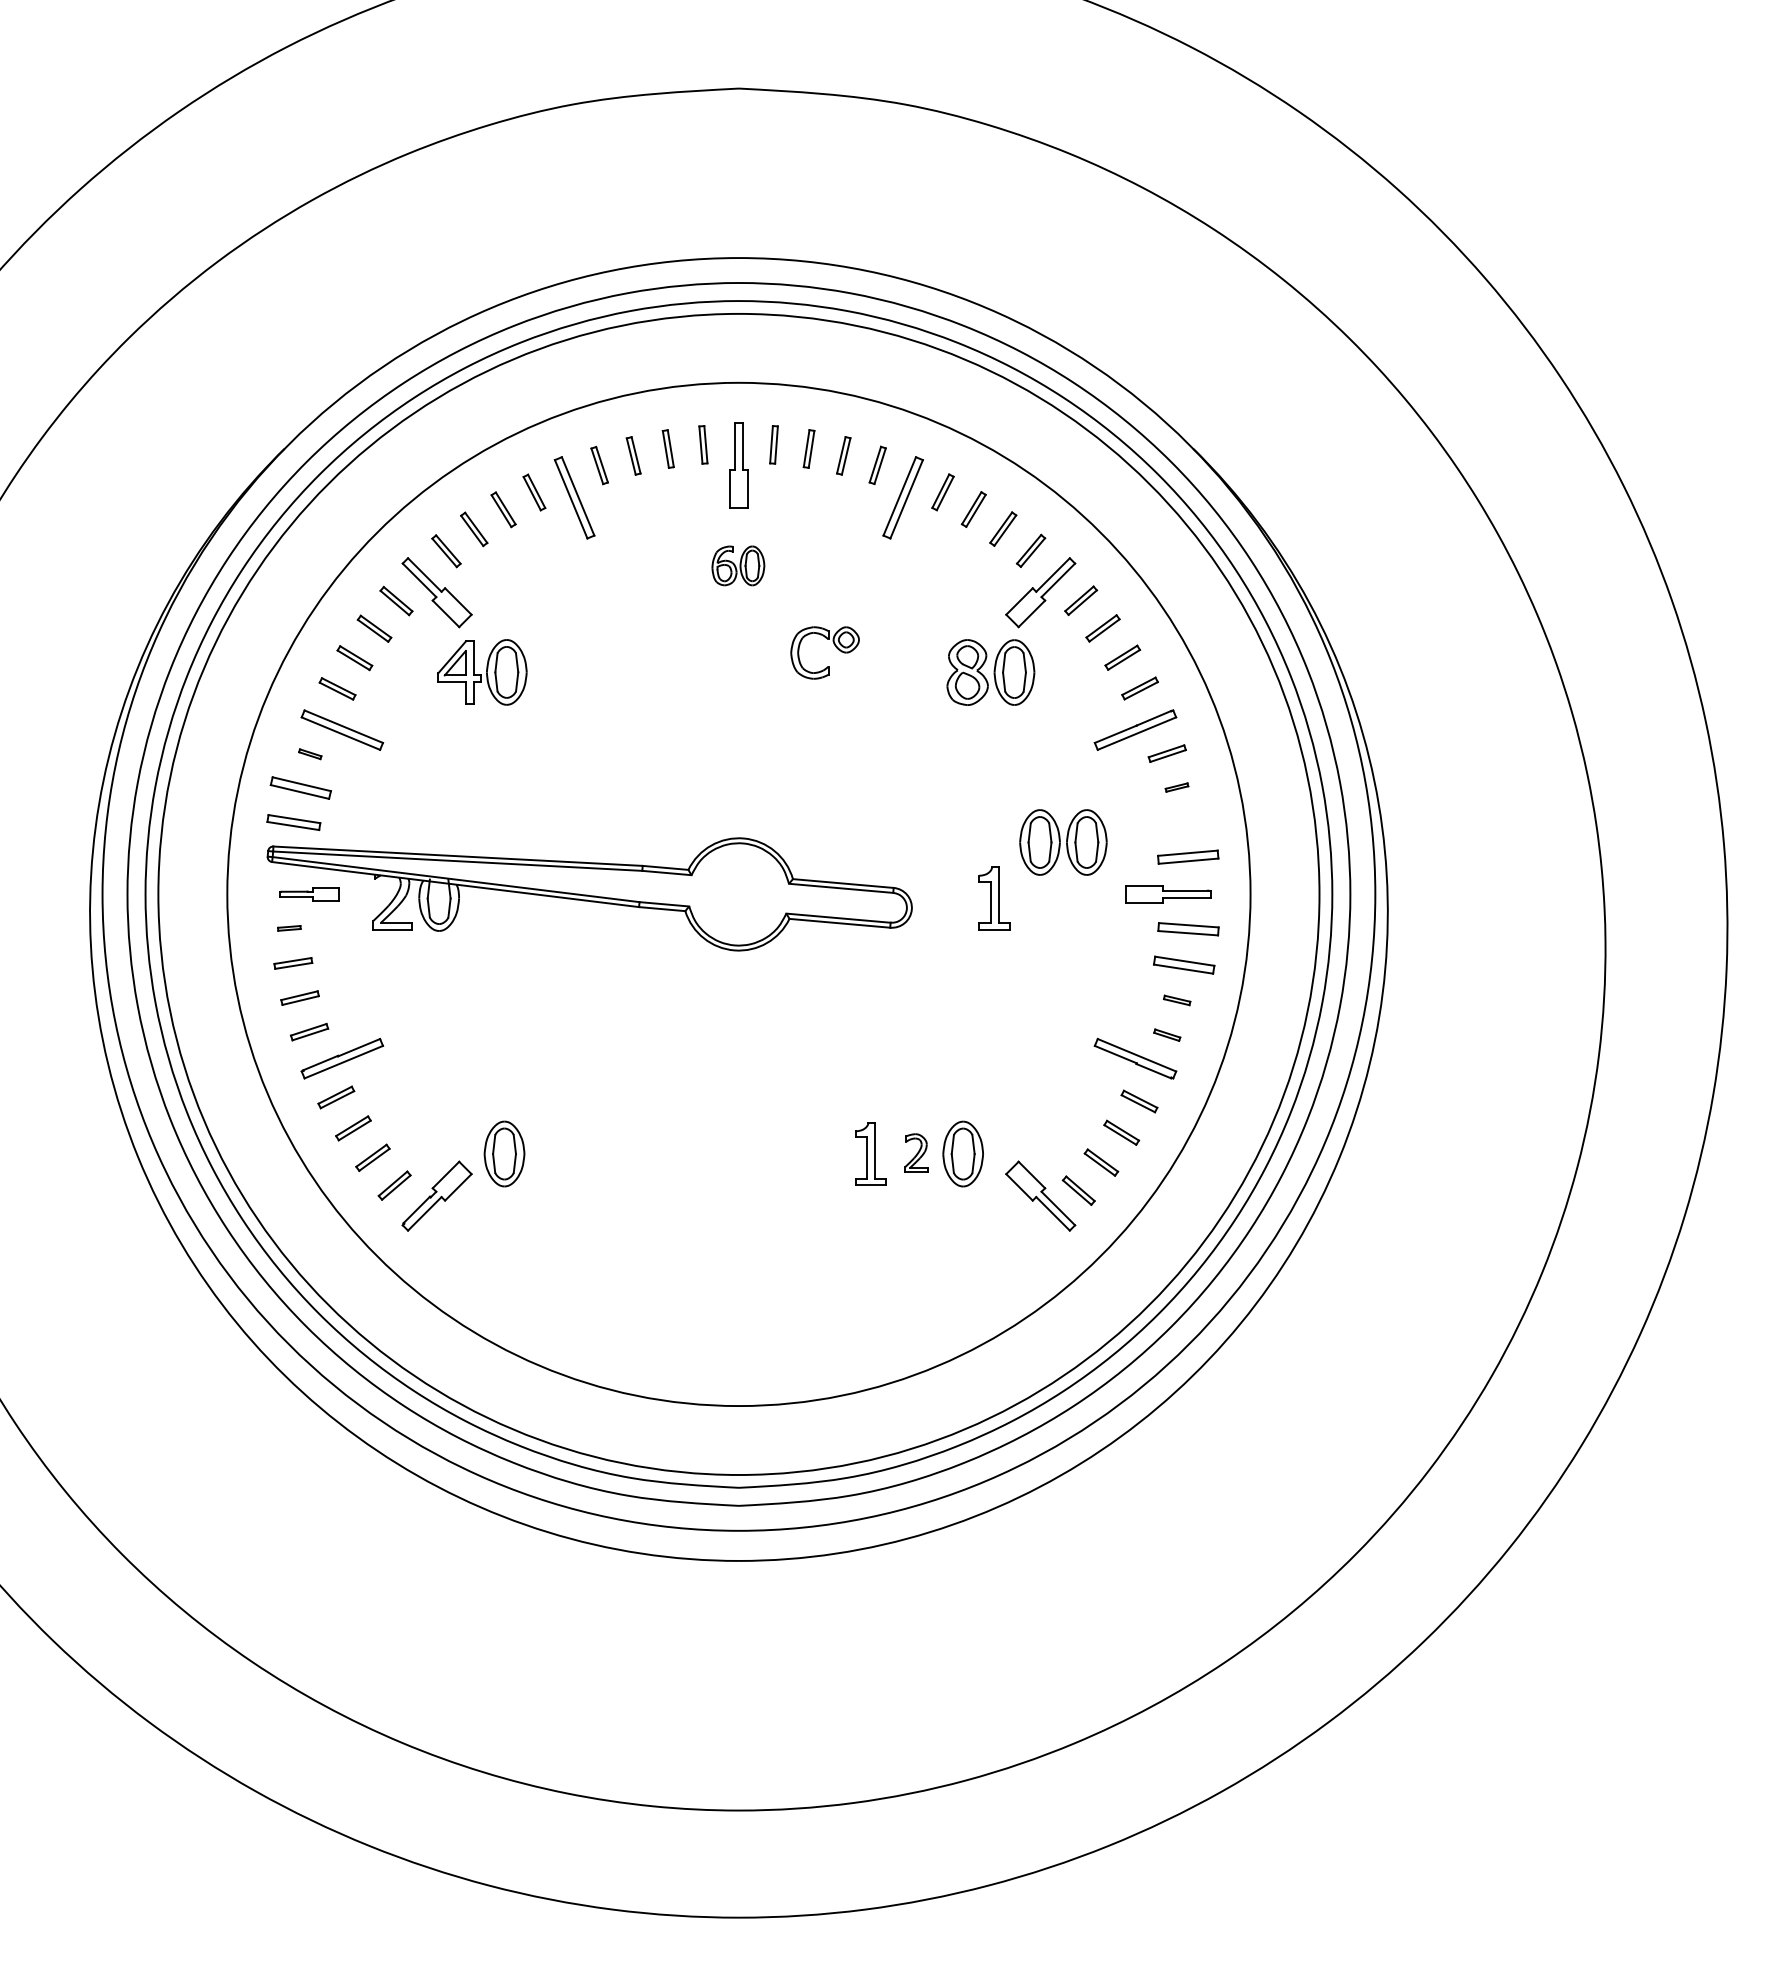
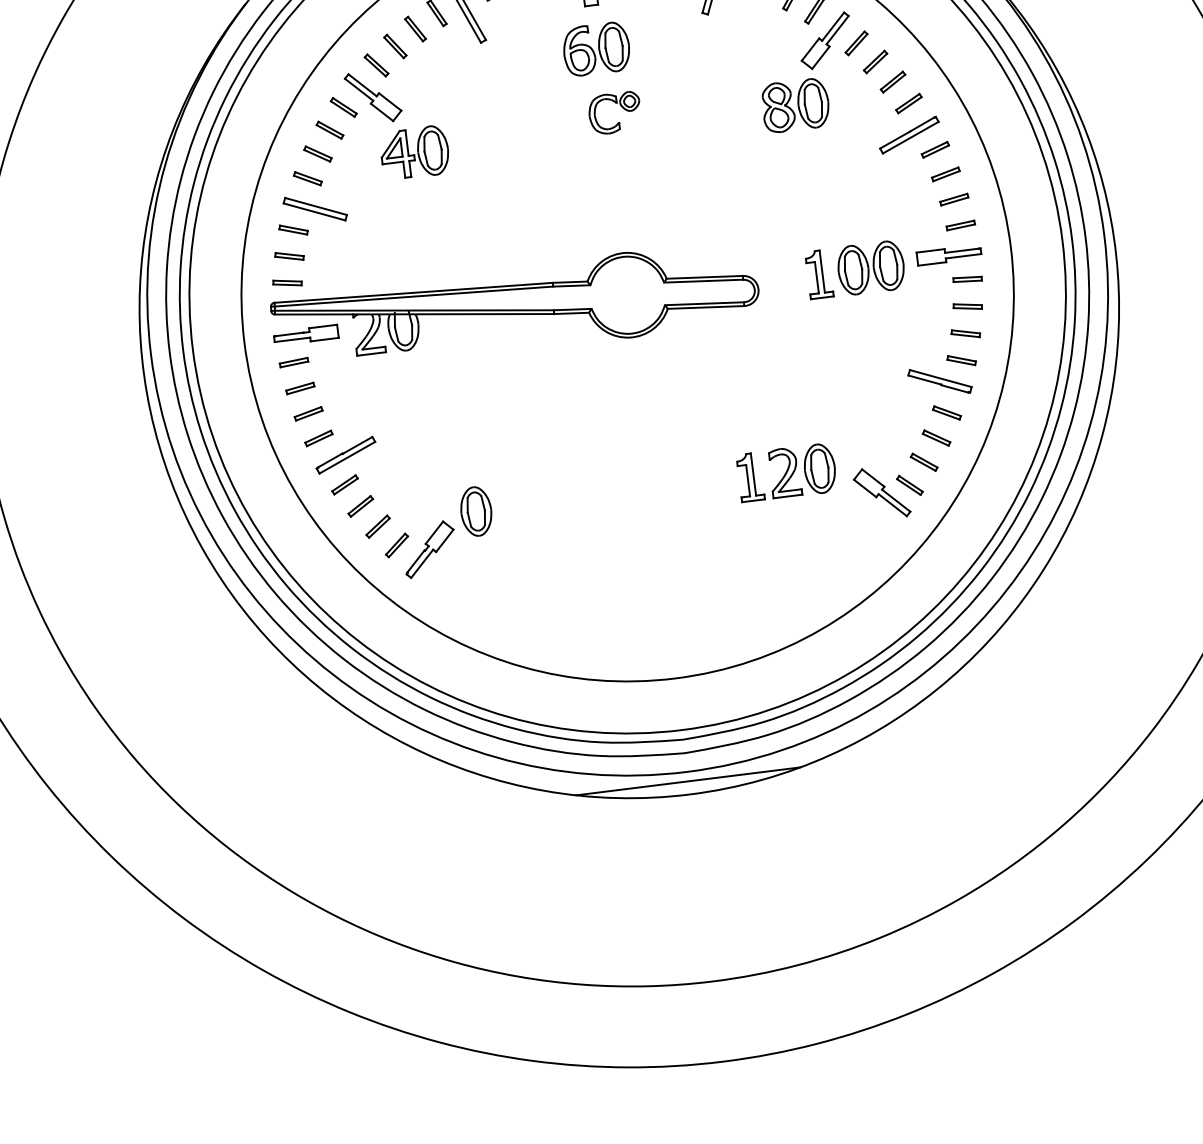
part: (738, 565) -> (596, 48), size x1.67
part: (833, 644) -> (620, 106), moved
part: (309, 754) -> (292, 230), size x1.67
part: (300, 787) -> (289, 256), size x0.62
part: (1176, 787) -> (945, 174), size x1.67
part: (1183, 821) -> (953, 199), added
part: (293, 822) -> (287, 282), size x0.71
part: (1063, 842) -> (871, 268), moved
part: (1188, 857) -> (960, 225), size x0.62
part: (309, 894) -> (306, 335), size x1.43
part: (289, 928) -> (294, 362), size x1.67
part: (1188, 929) -> (967, 279), size x0.62
part: (1184, 964) -> (967, 306), size x0.62
part: (1176, 1000) -> (965, 333), size x1.43
part: (1166, 1035) -> (961, 361), size x1.43
part: (916, 1152) -> (784, 471), size x1.67
line: (738, 1543) -> (687, 781), added

